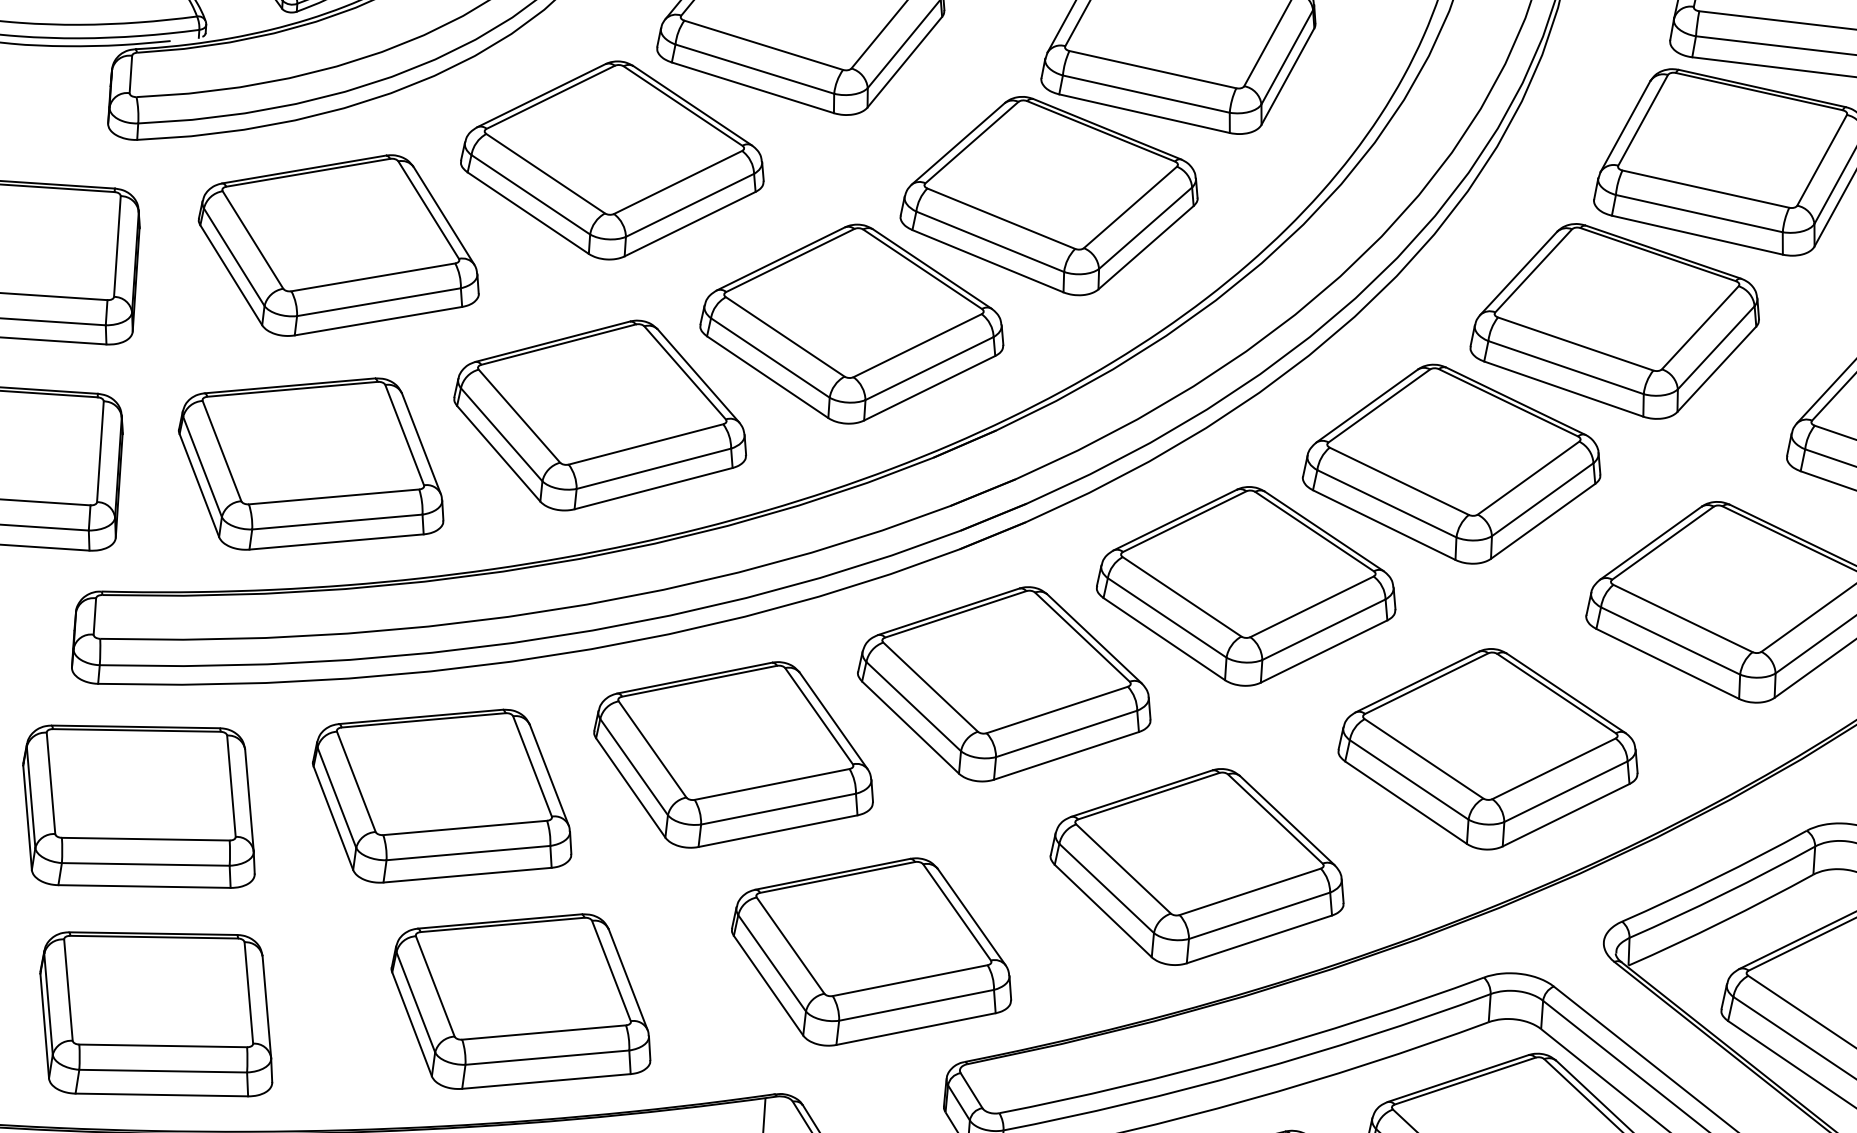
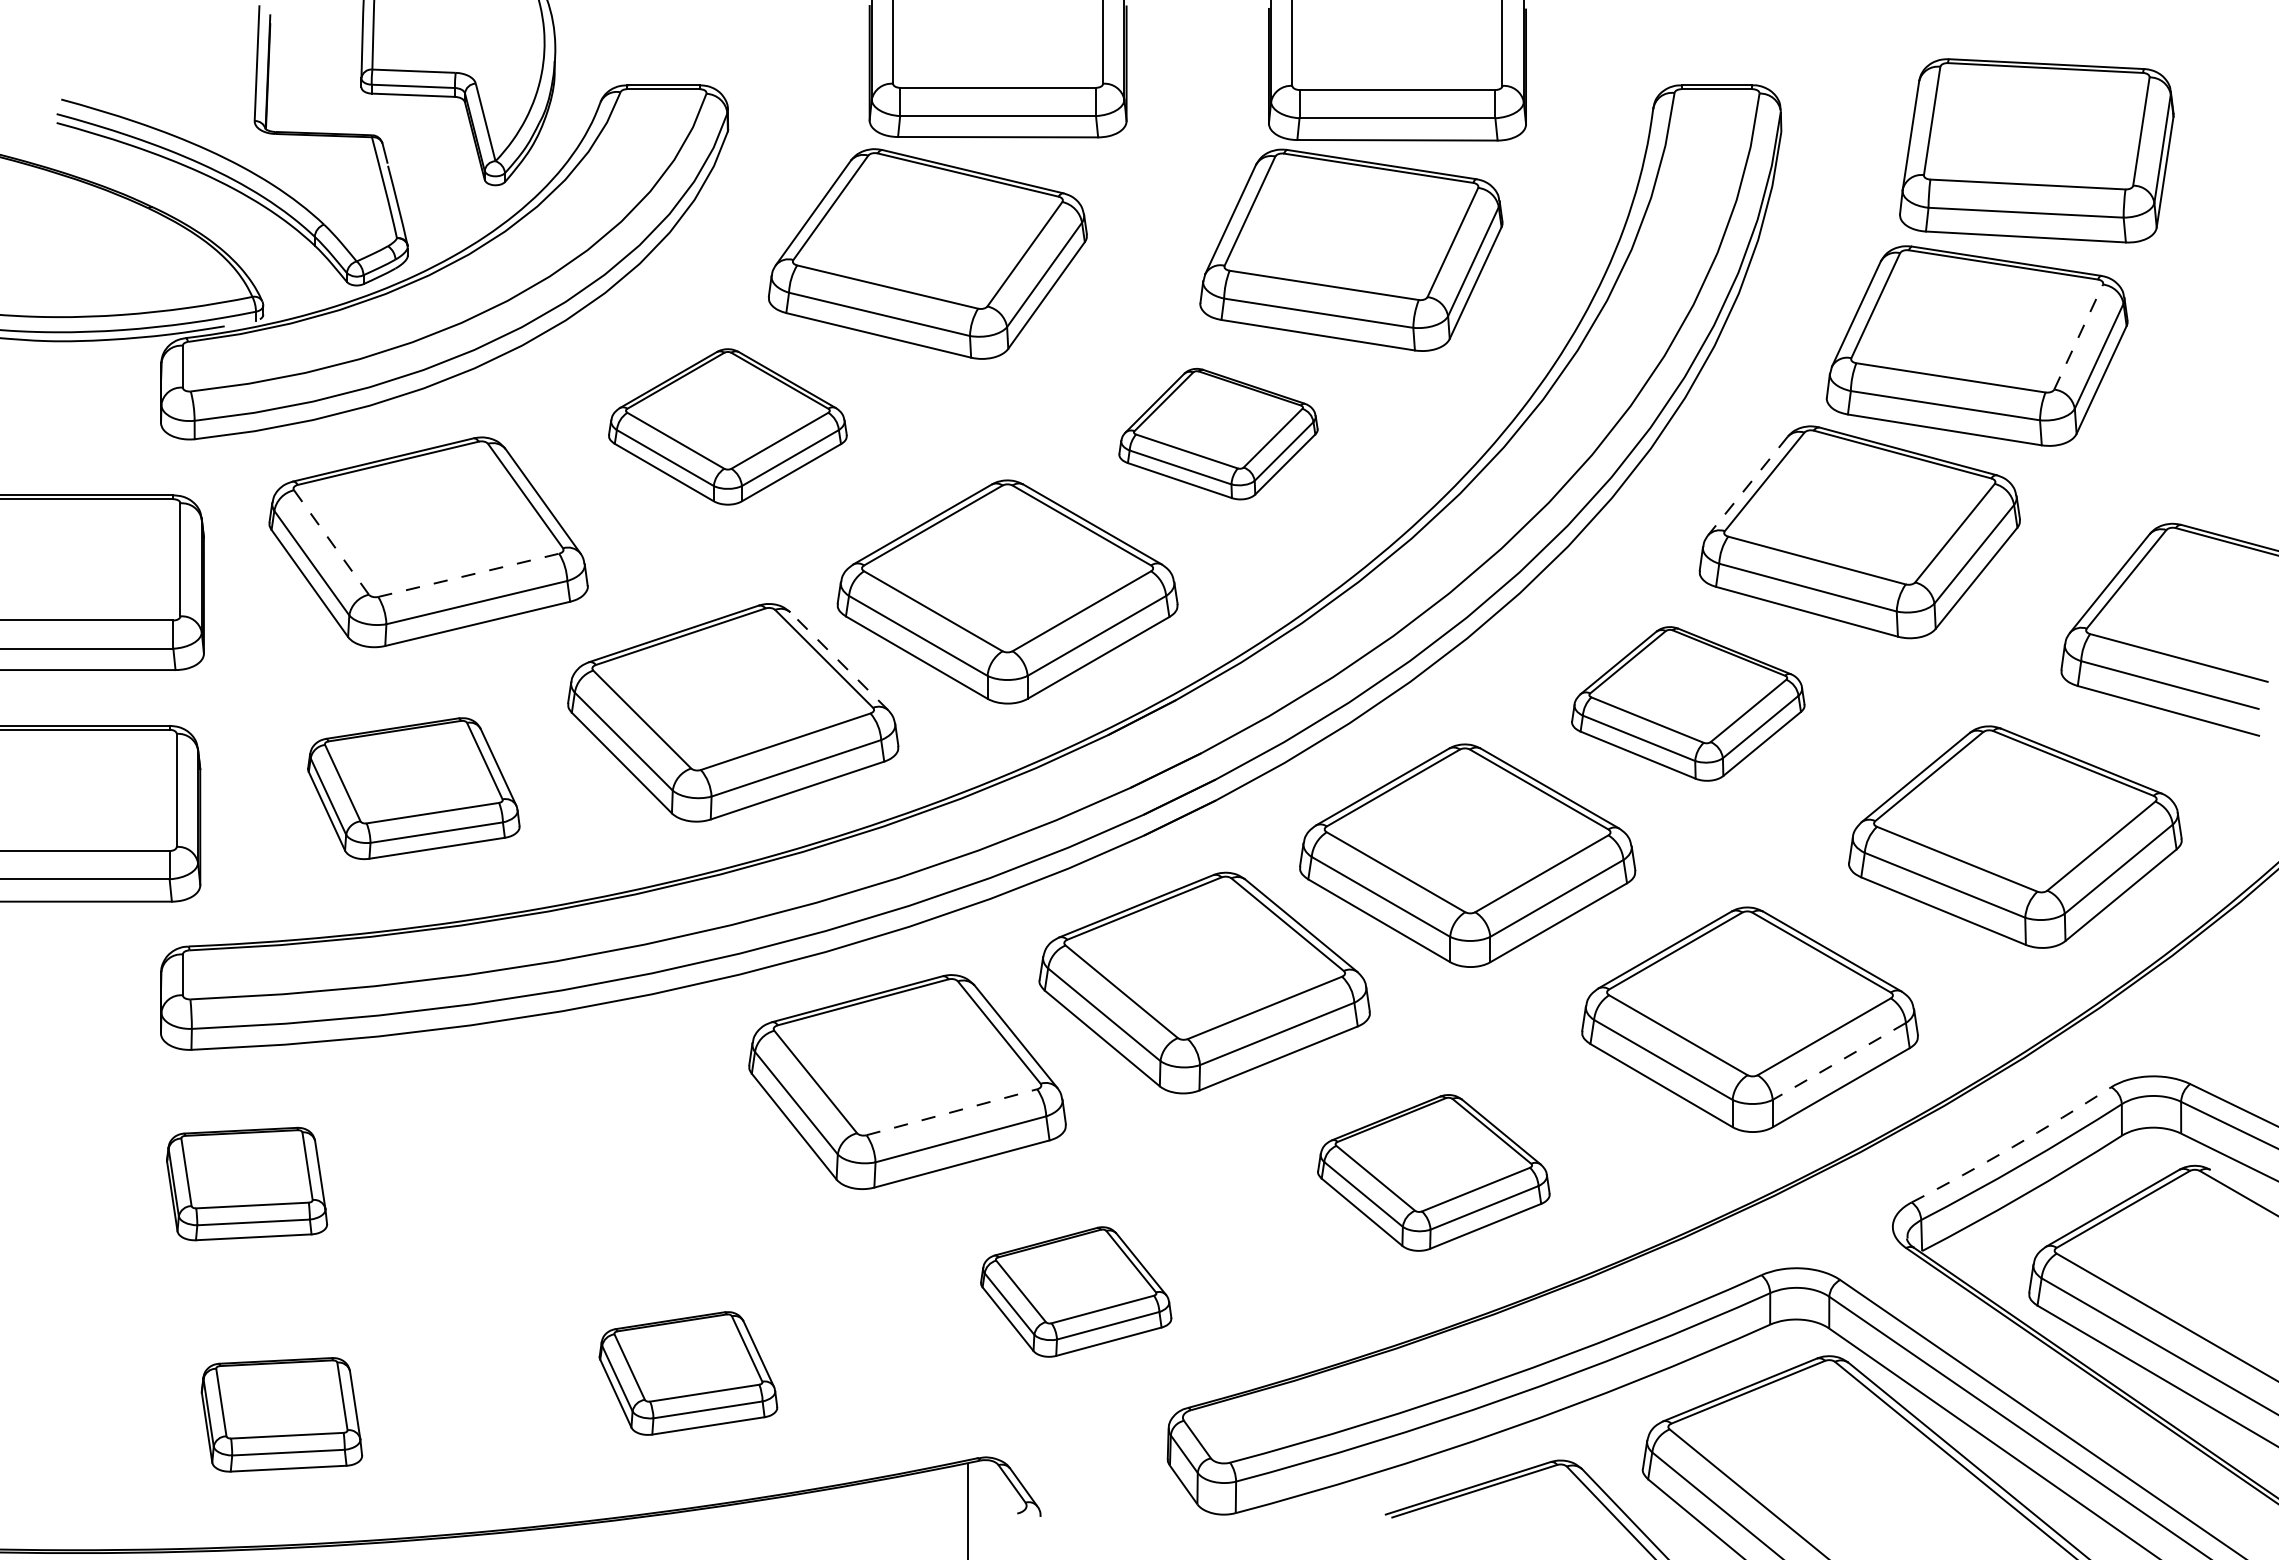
part: (612, 160) -> (727, 426), size x0.7
line: (1821, 160) -> (2078, 337), solid -> dashed
part: (1049, 195) -> (1218, 433), size x0.6
line: (252, 240) -> (331, 542), solid -> dashed
line: (1518, 273) -> (1747, 486), solid -> dashed
line: (374, 277) -> (469, 575), solid -> dashed
line: (697, 375) -> (838, 660), solid -> dashed
part: (1452, 463) -> (1688, 703), size x0.7
part: (311, 464) -> (413, 788), size x0.7
line: (772, 784) -> (952, 1112), solid -> dashed
line: (1566, 791) -> (1839, 1061), solid -> dashed
part: (442, 795) -> (584, 1149), removed
part: (139, 806) -> (246, 1183), size x0.6
part: (1197, 866) -> (1433, 1172), size x0.7
arc: (1715, 878) -> (2012, 1147), solid -> dashed
part: (871, 951) -> (1075, 1291), size x0.6
part: (521, 1001) -> (688, 1373), size x0.6
part: (156, 1014) -> (281, 1414), size x0.6

